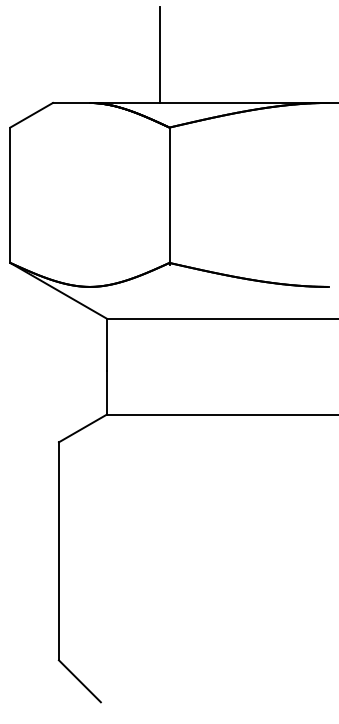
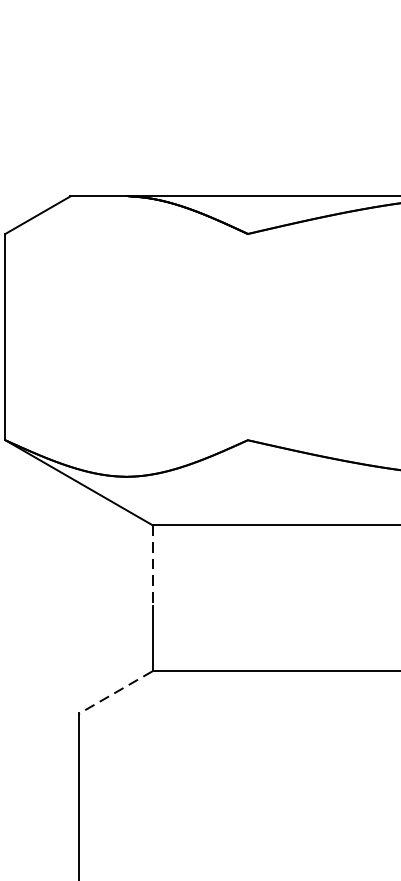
line: (160, 54) -> (234, 122), removed
line: (169, 196) -> (247, 338), removed
line: (106, 345) -> (151, 565), solid -> dashed
line: (82, 428) -> (115, 692), solid -> dashed

